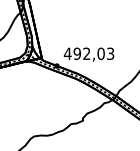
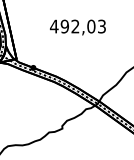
text: (88, 54) -> (77, 27), moved

